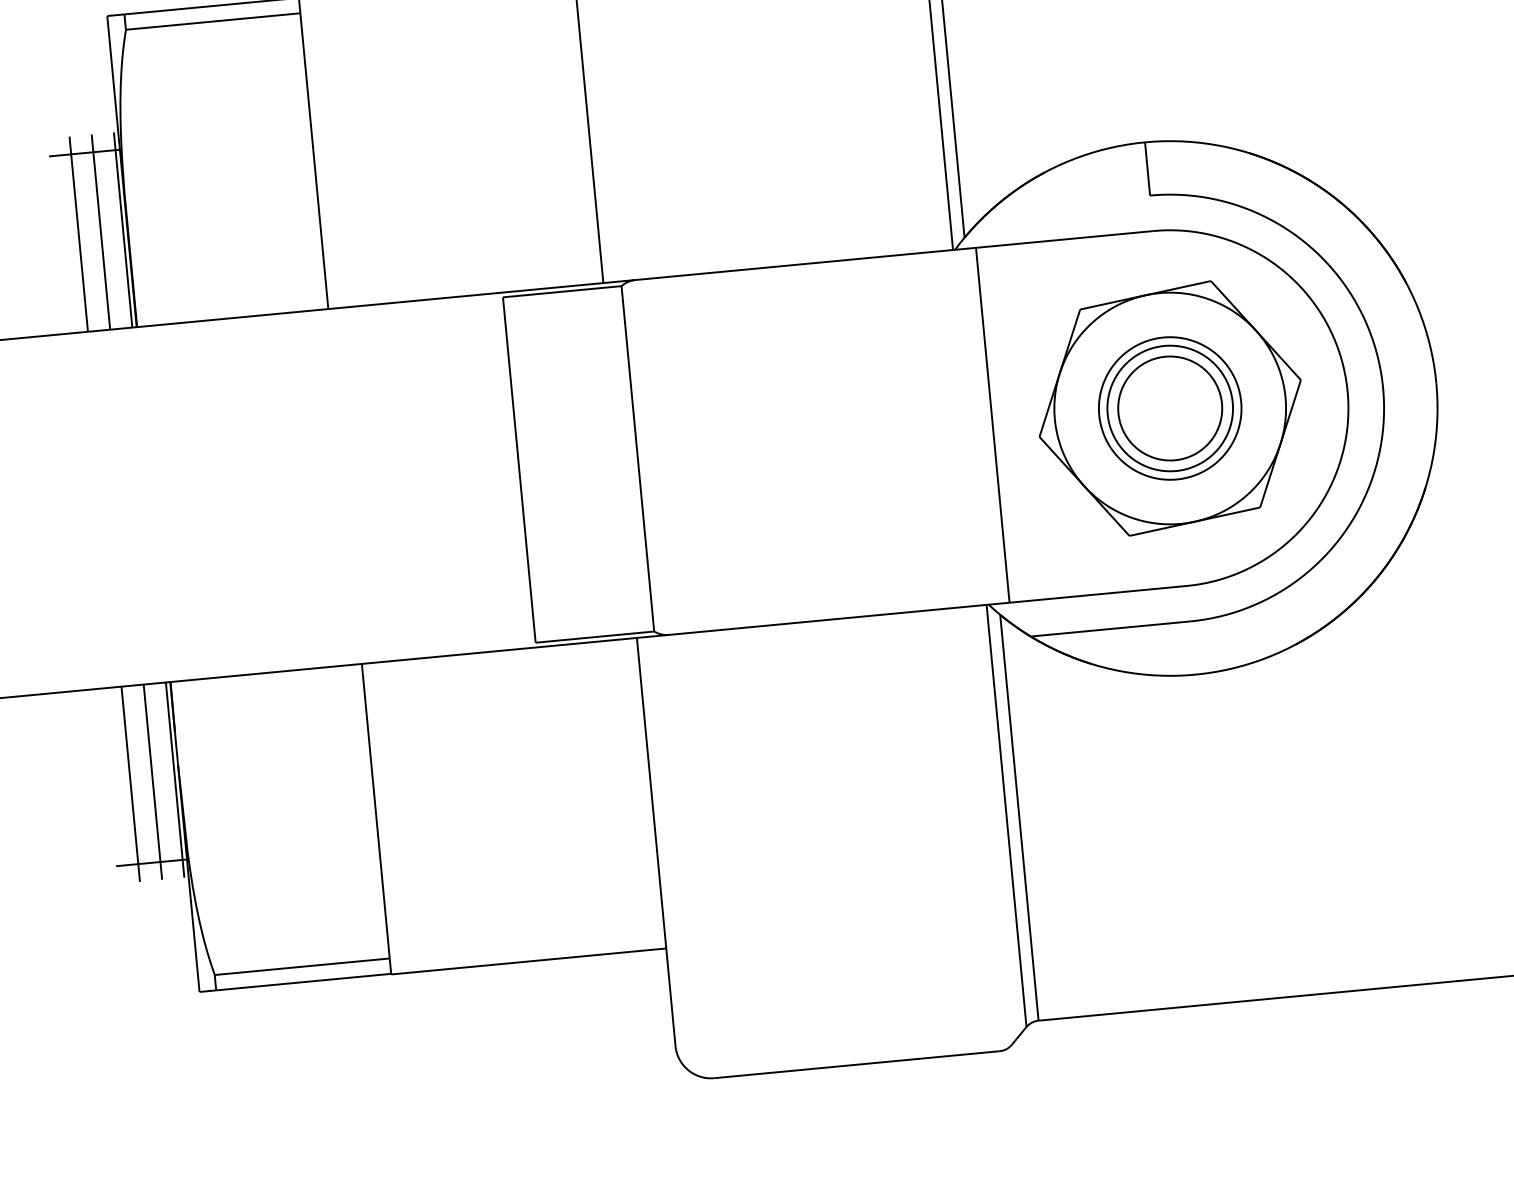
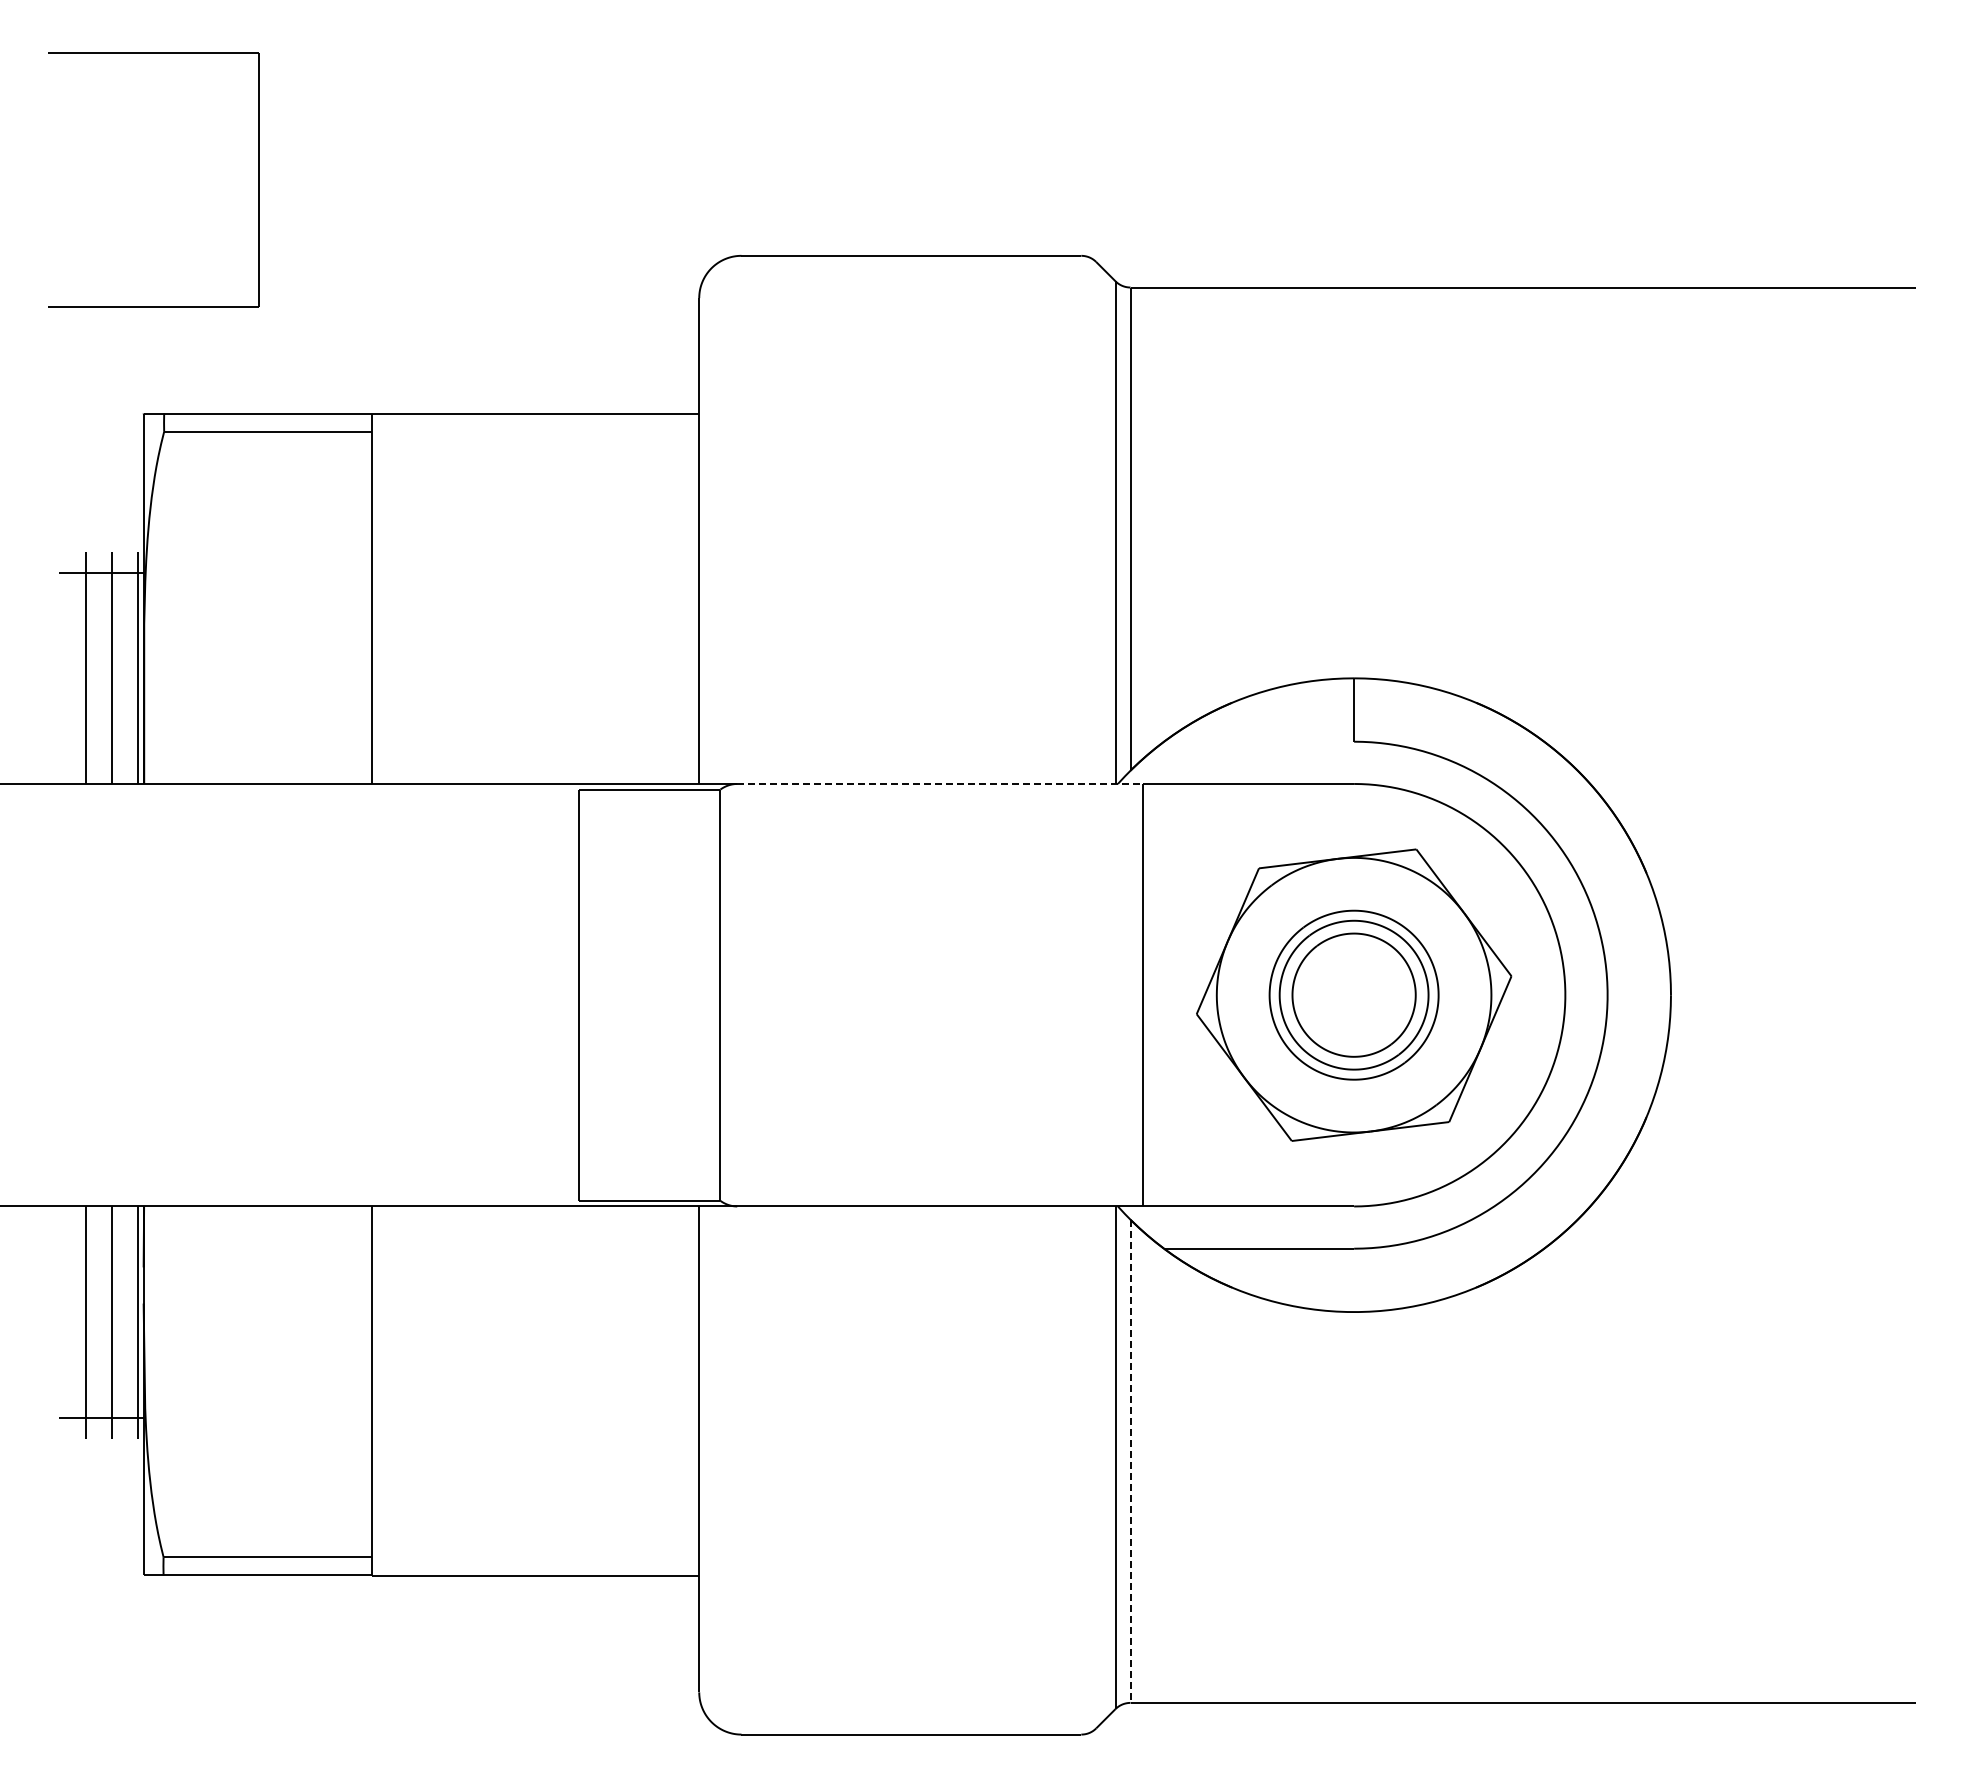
line: (805, 263) -> (940, 783), solid -> dashed
line: (1019, 817) -> (1130, 1461), solid -> dashed

